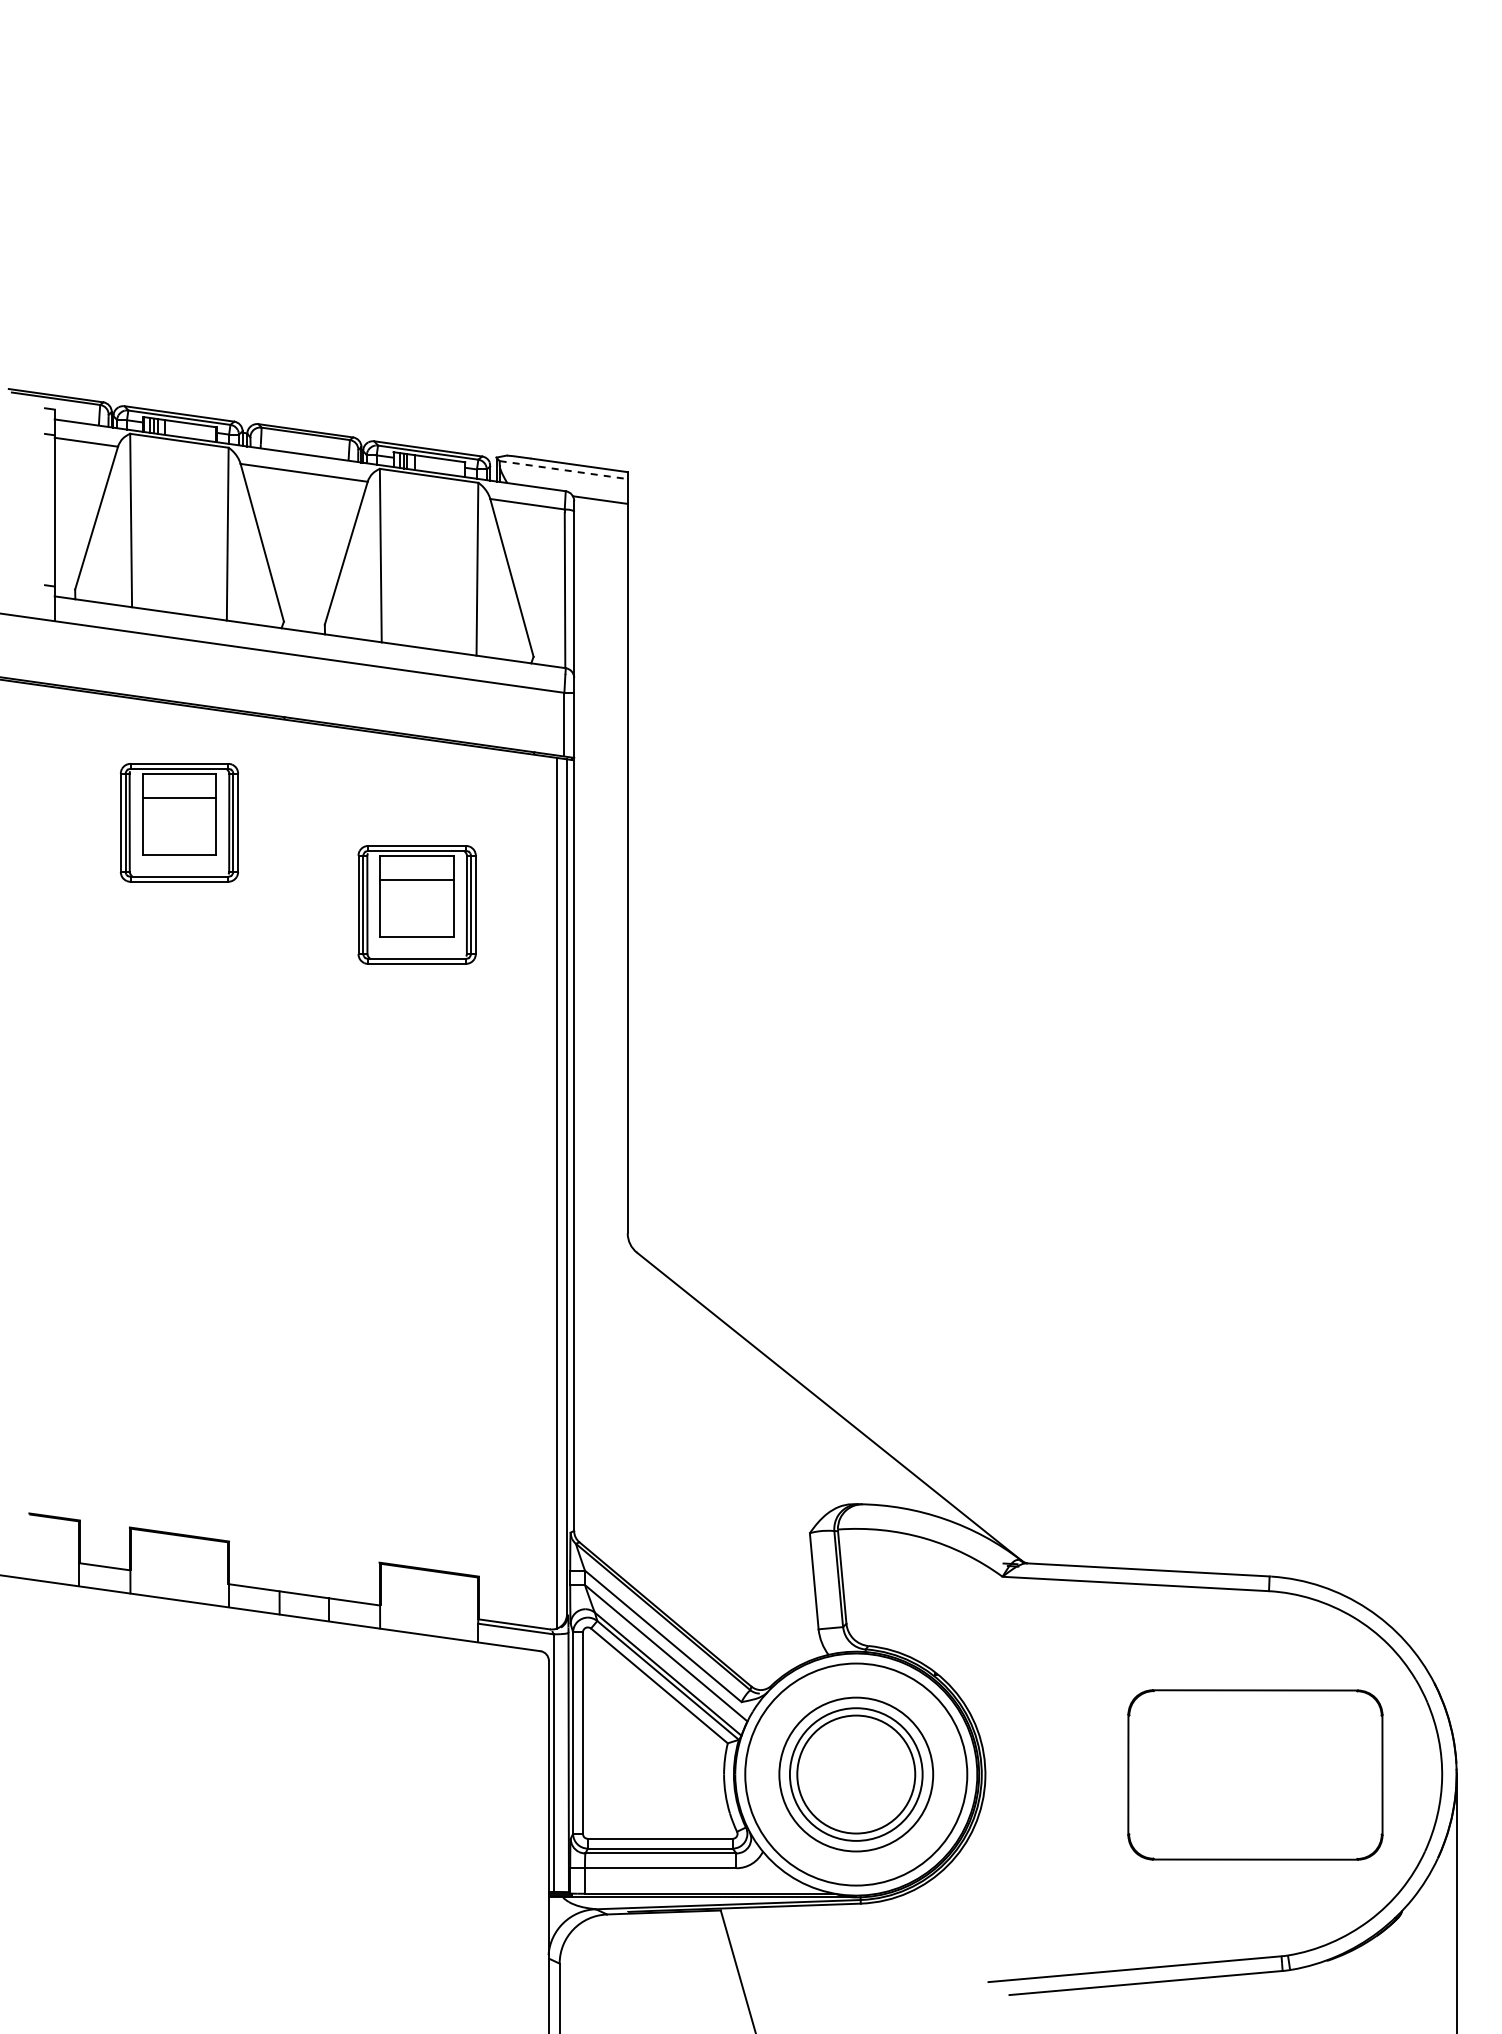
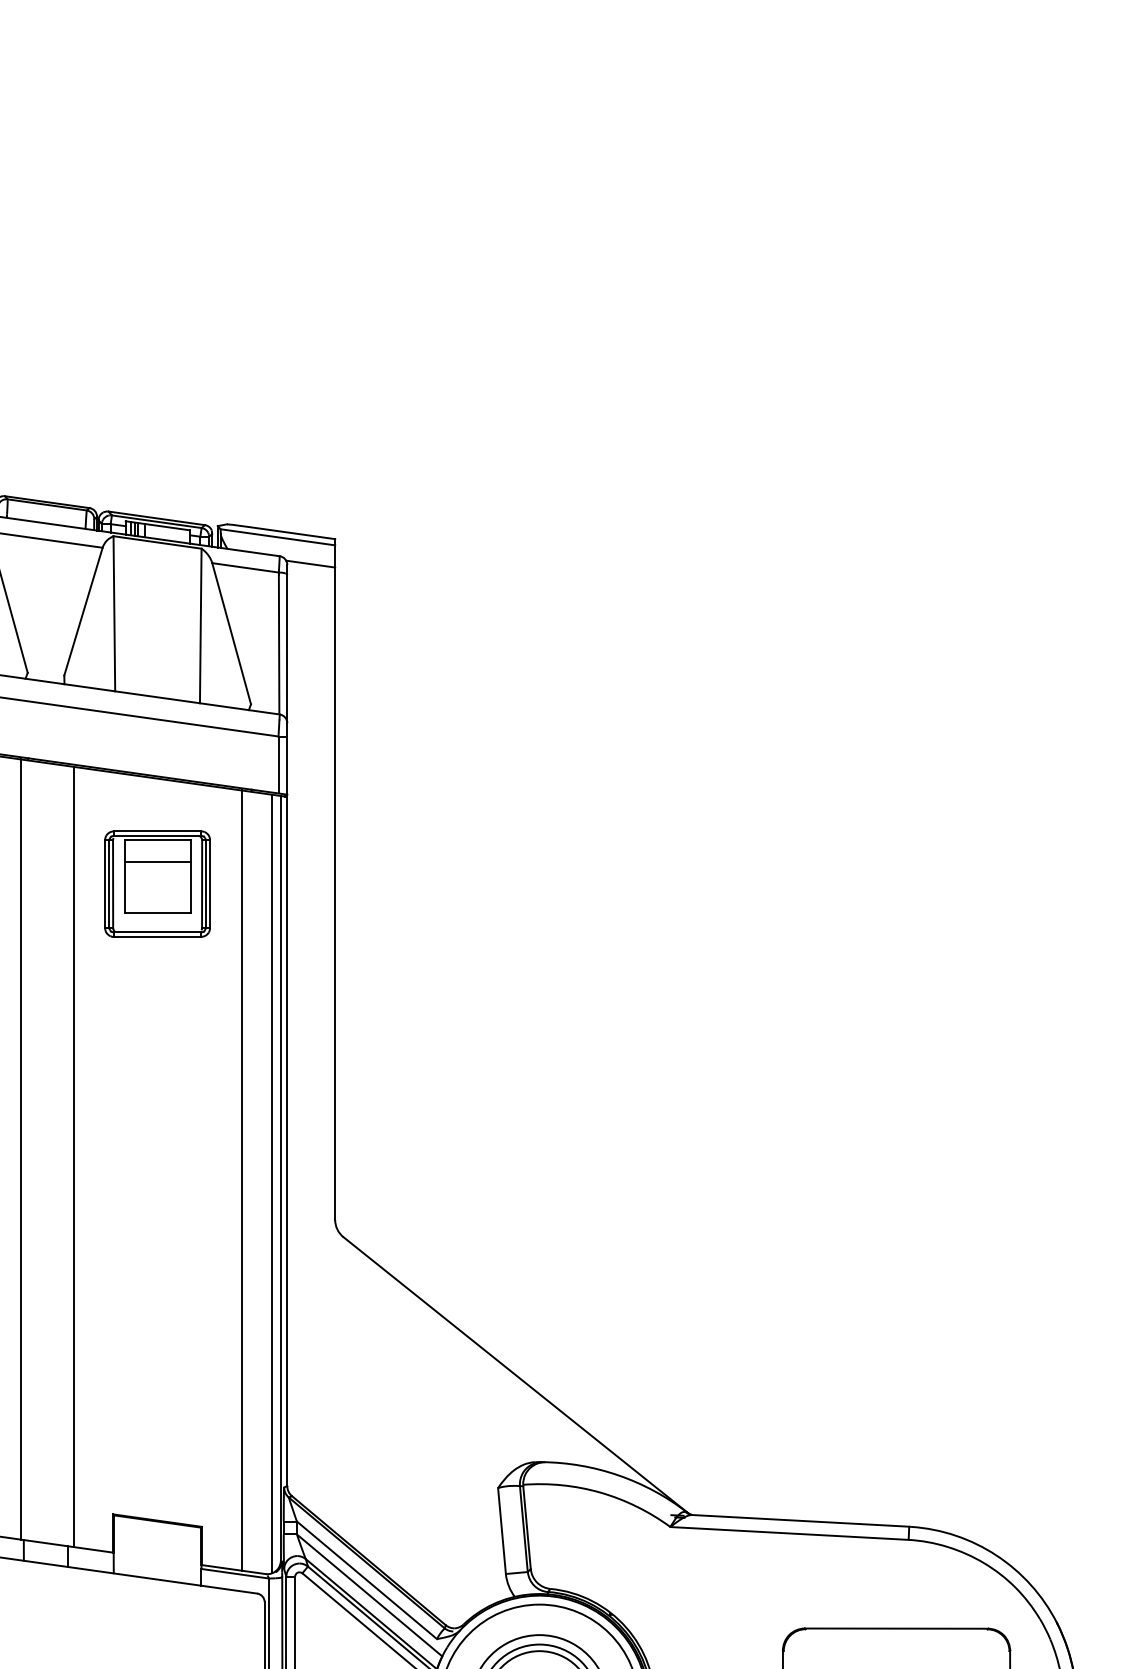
line: (563, 470) -> (277, 537), dashed -> solid
part: (416, 904) -> (157, 883), moved
line: (276, 1154) -> (21, 1149), added
line: (335, 1162) -> (73, 1156), added
line: (523, 1189) -> (241, 1180), added

